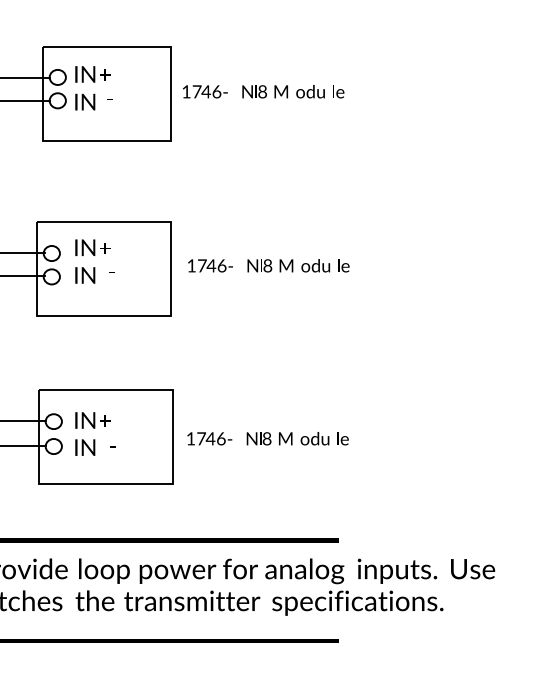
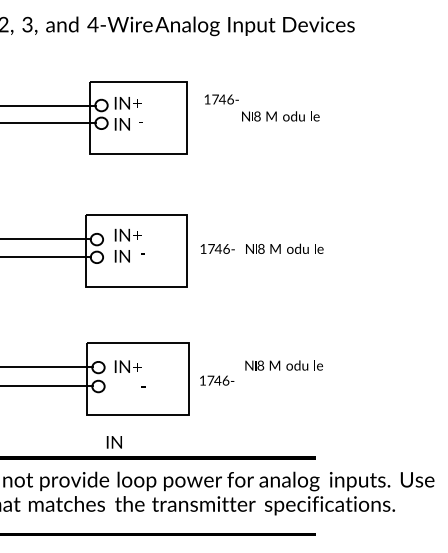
text: (204, 91) -> (221, 99), moved
text: (296, 438) -> (283, 365), moved
text: (84, 447) -> (113, 442), moved

